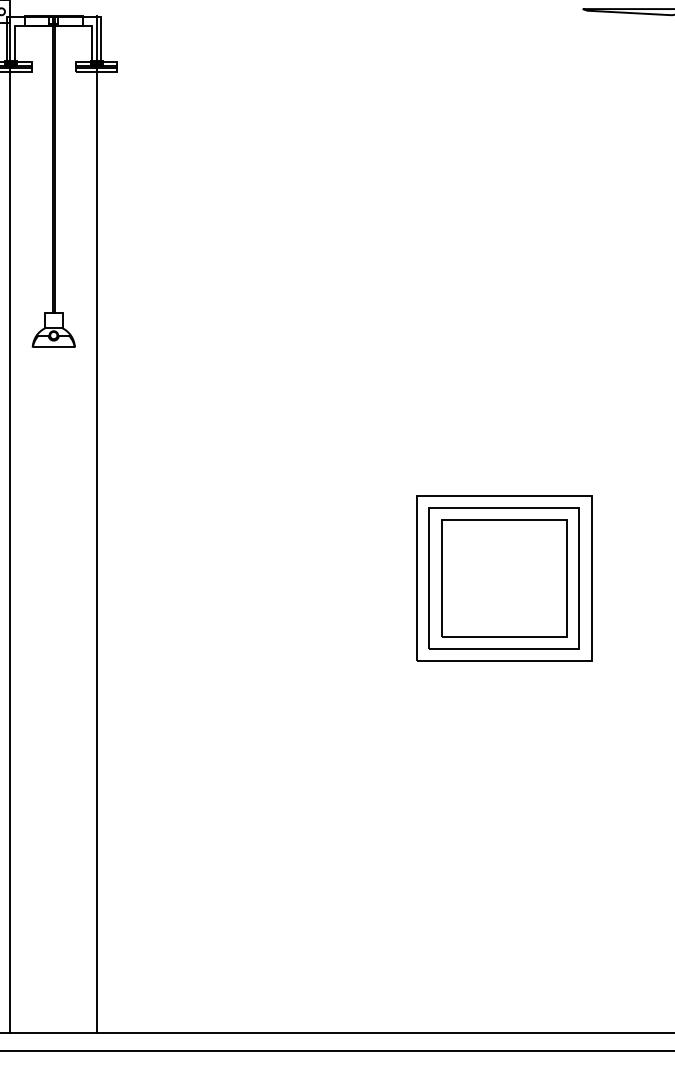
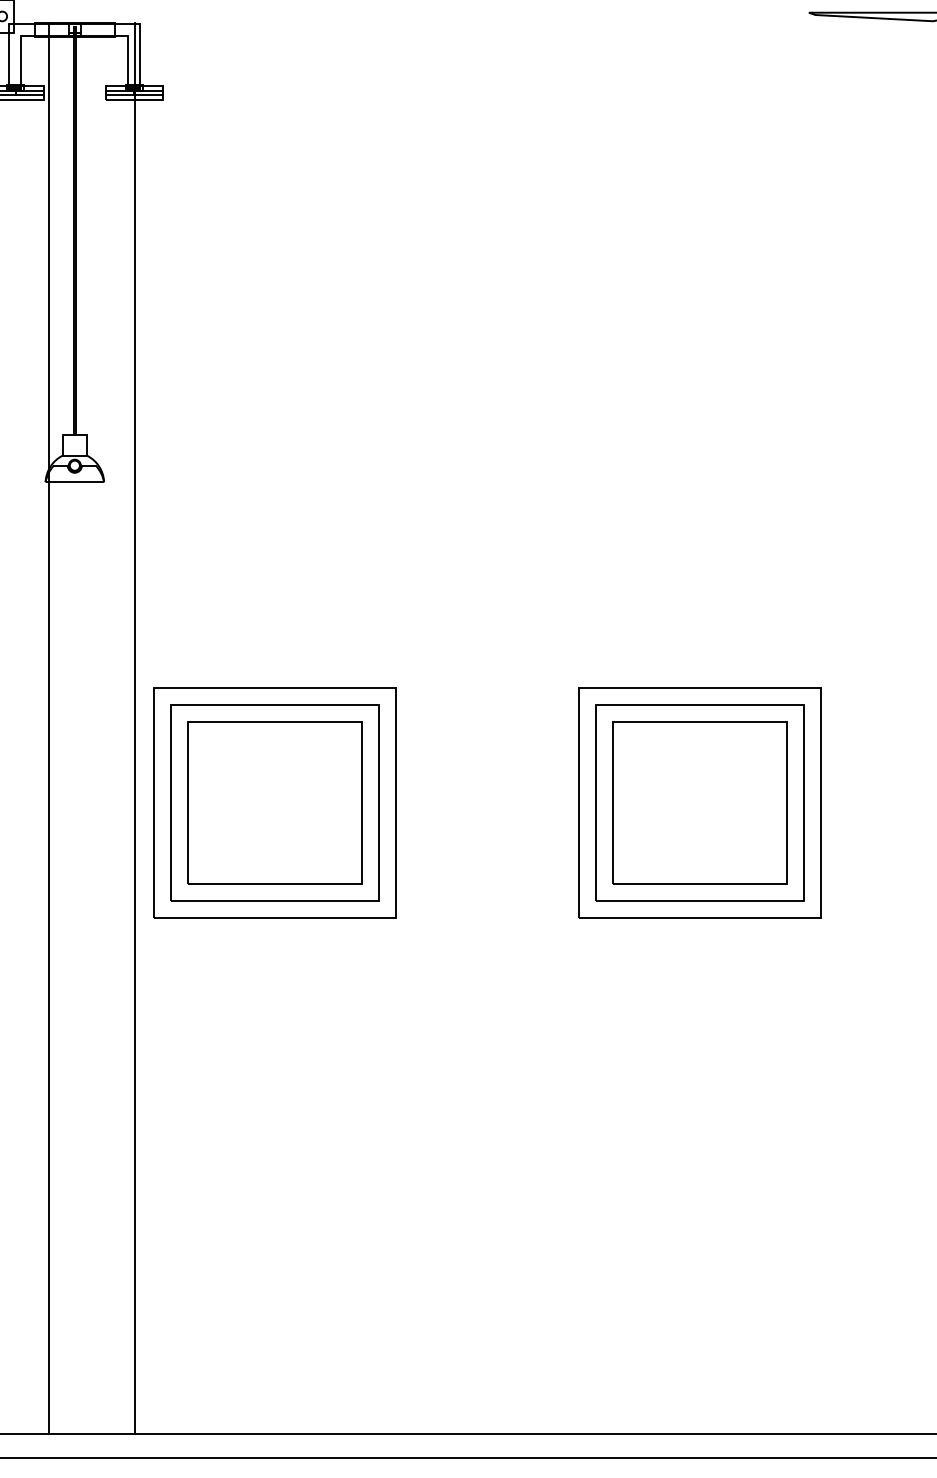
line: (10, 524) -> (49, 727), moved
part: (198, 578) -> (275, 802), added

